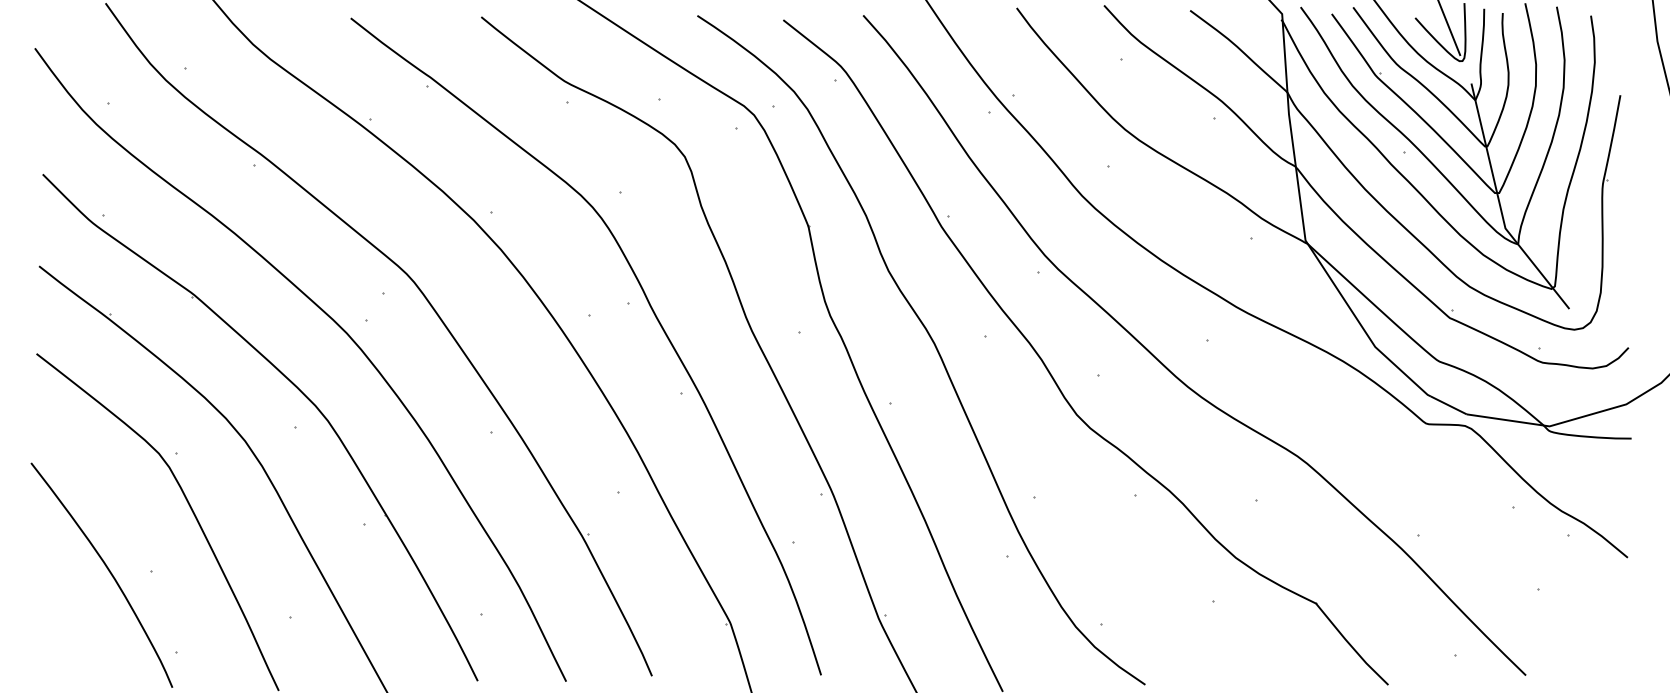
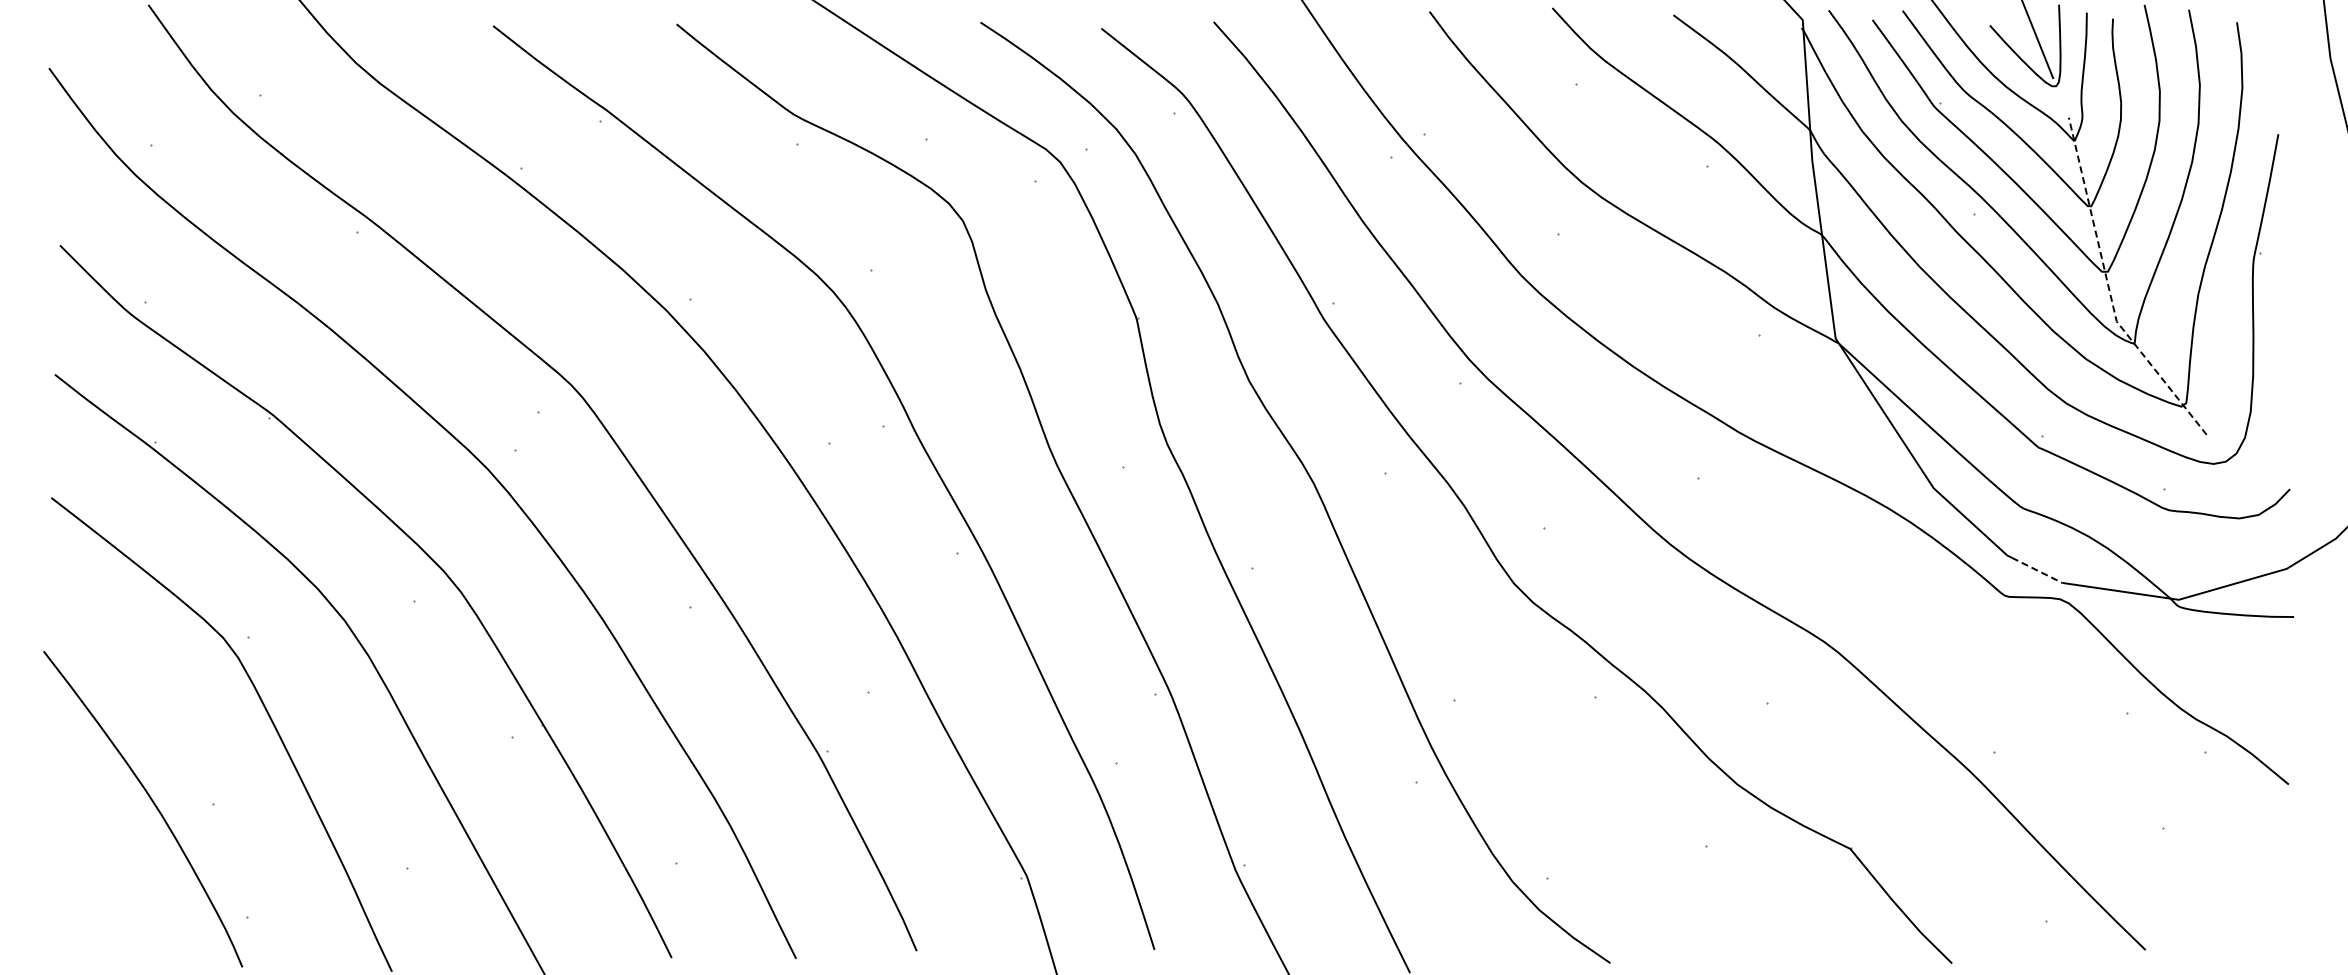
line: (1500, 206) -> (2109, 290), solid -> dashed
line: (1449, 405) -> (2037, 570), solid -> dashed

